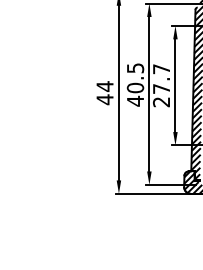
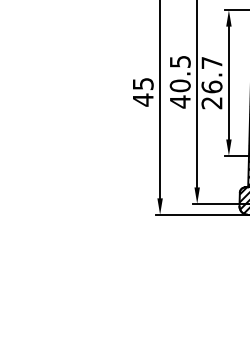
text: (105, 86) -> (143, 83), 44 -> 45
text: (161, 88) -> (211, 86), 27.7 -> 26.7

